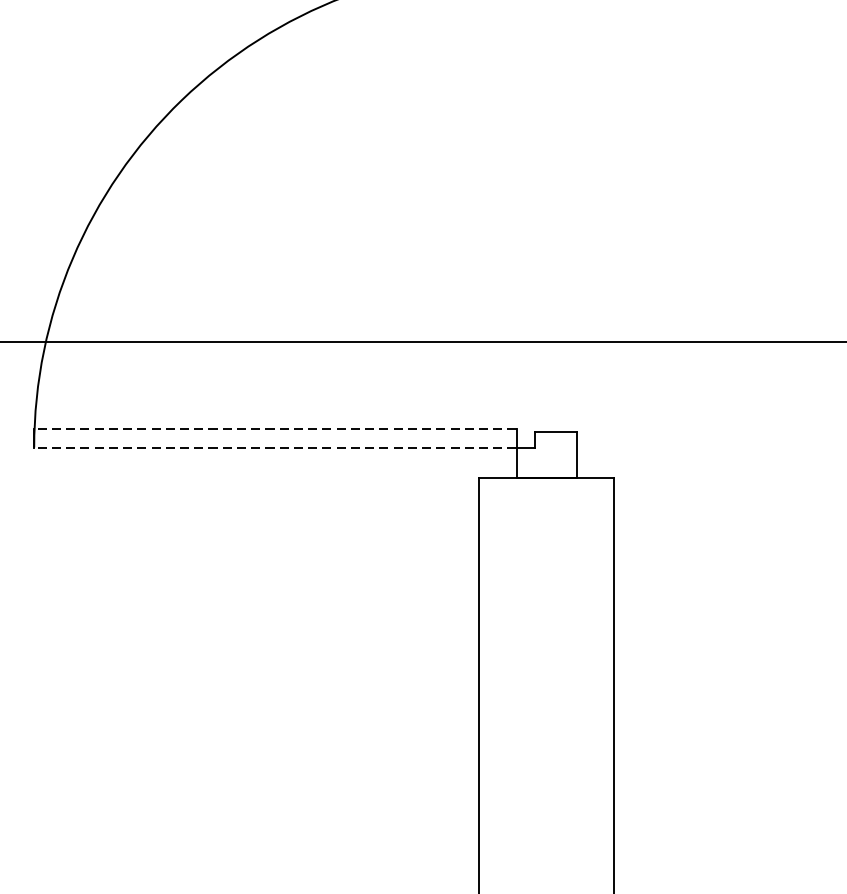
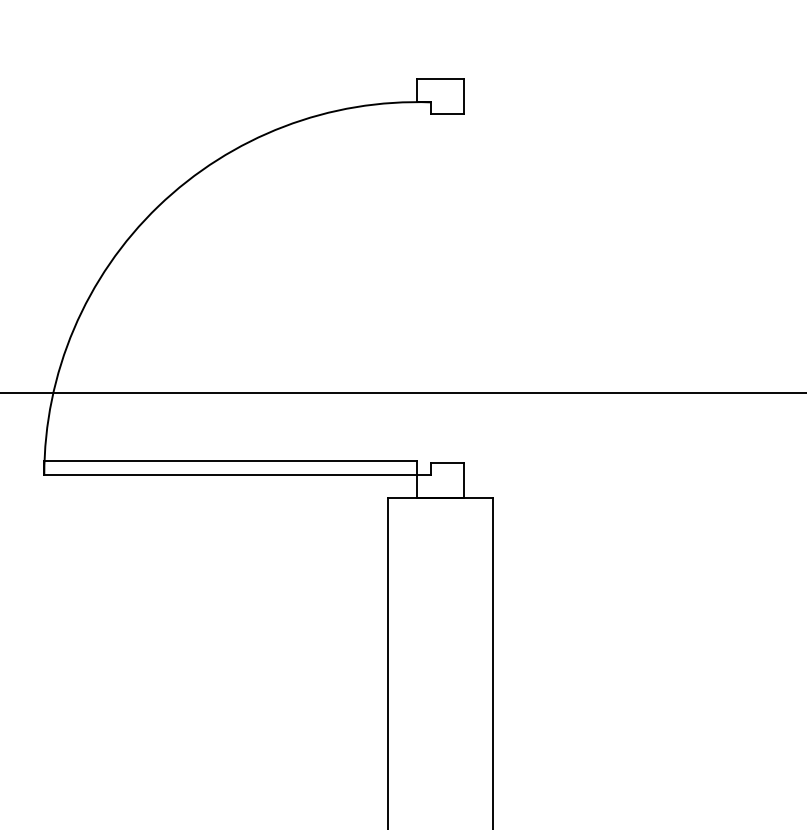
line: (275, 429) -> (230, 460), dashed -> solid
line: (275, 447) -> (230, 474), dashed -> solid

